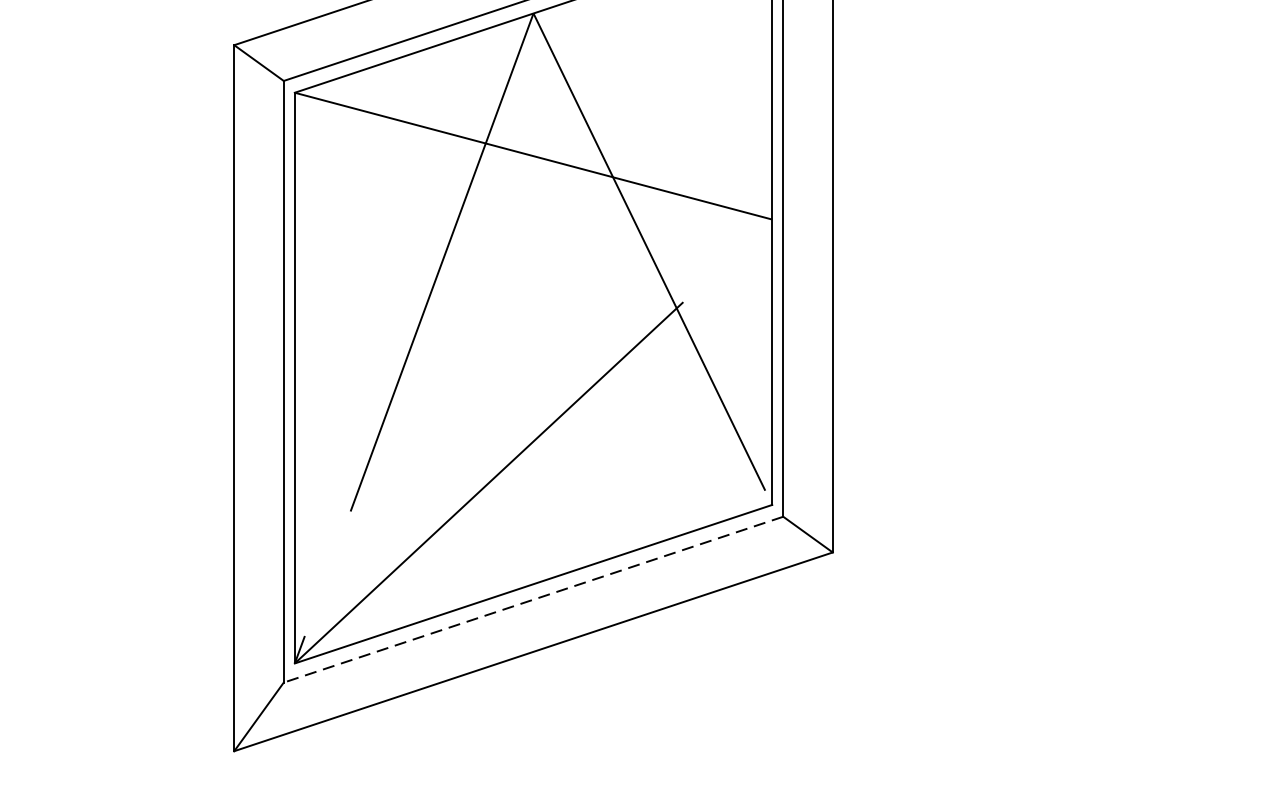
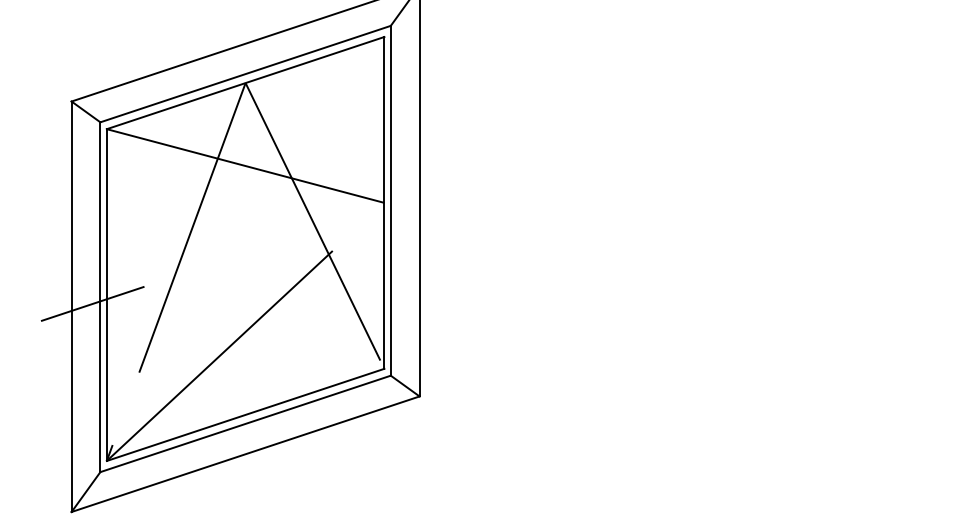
line: (270, 392) -> (92, 303), added
line: (533, 600) -> (245, 424), dashed -> solid

